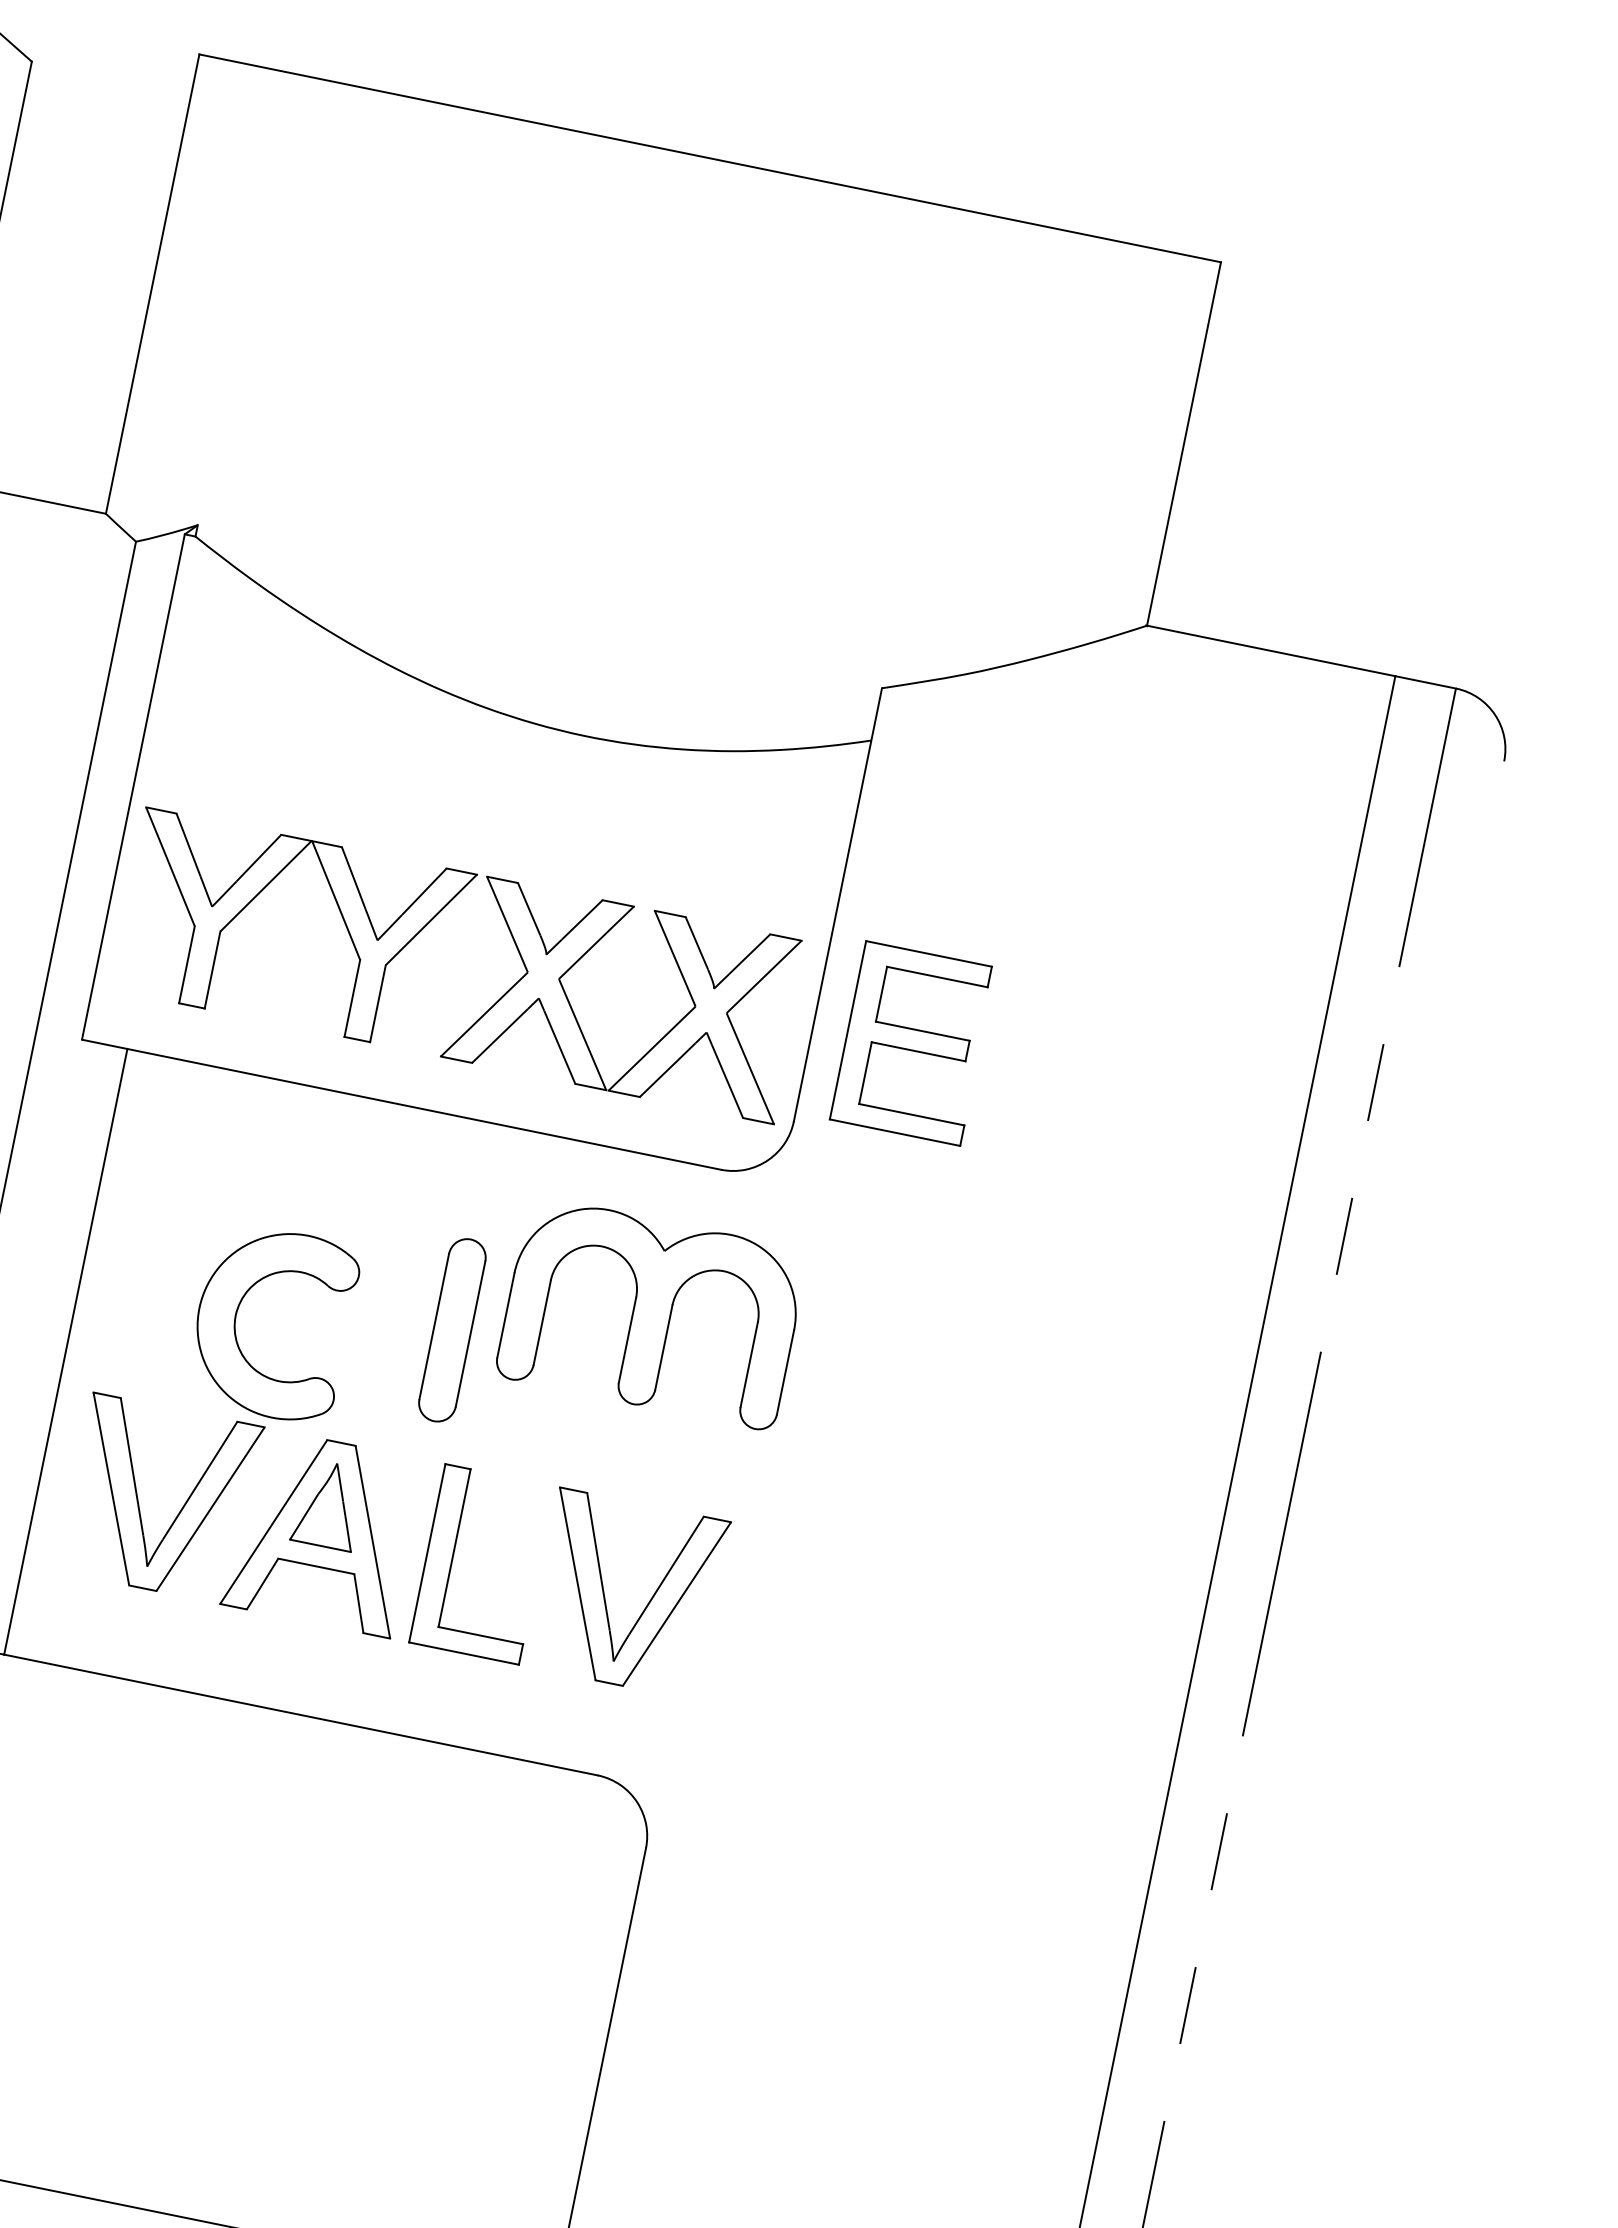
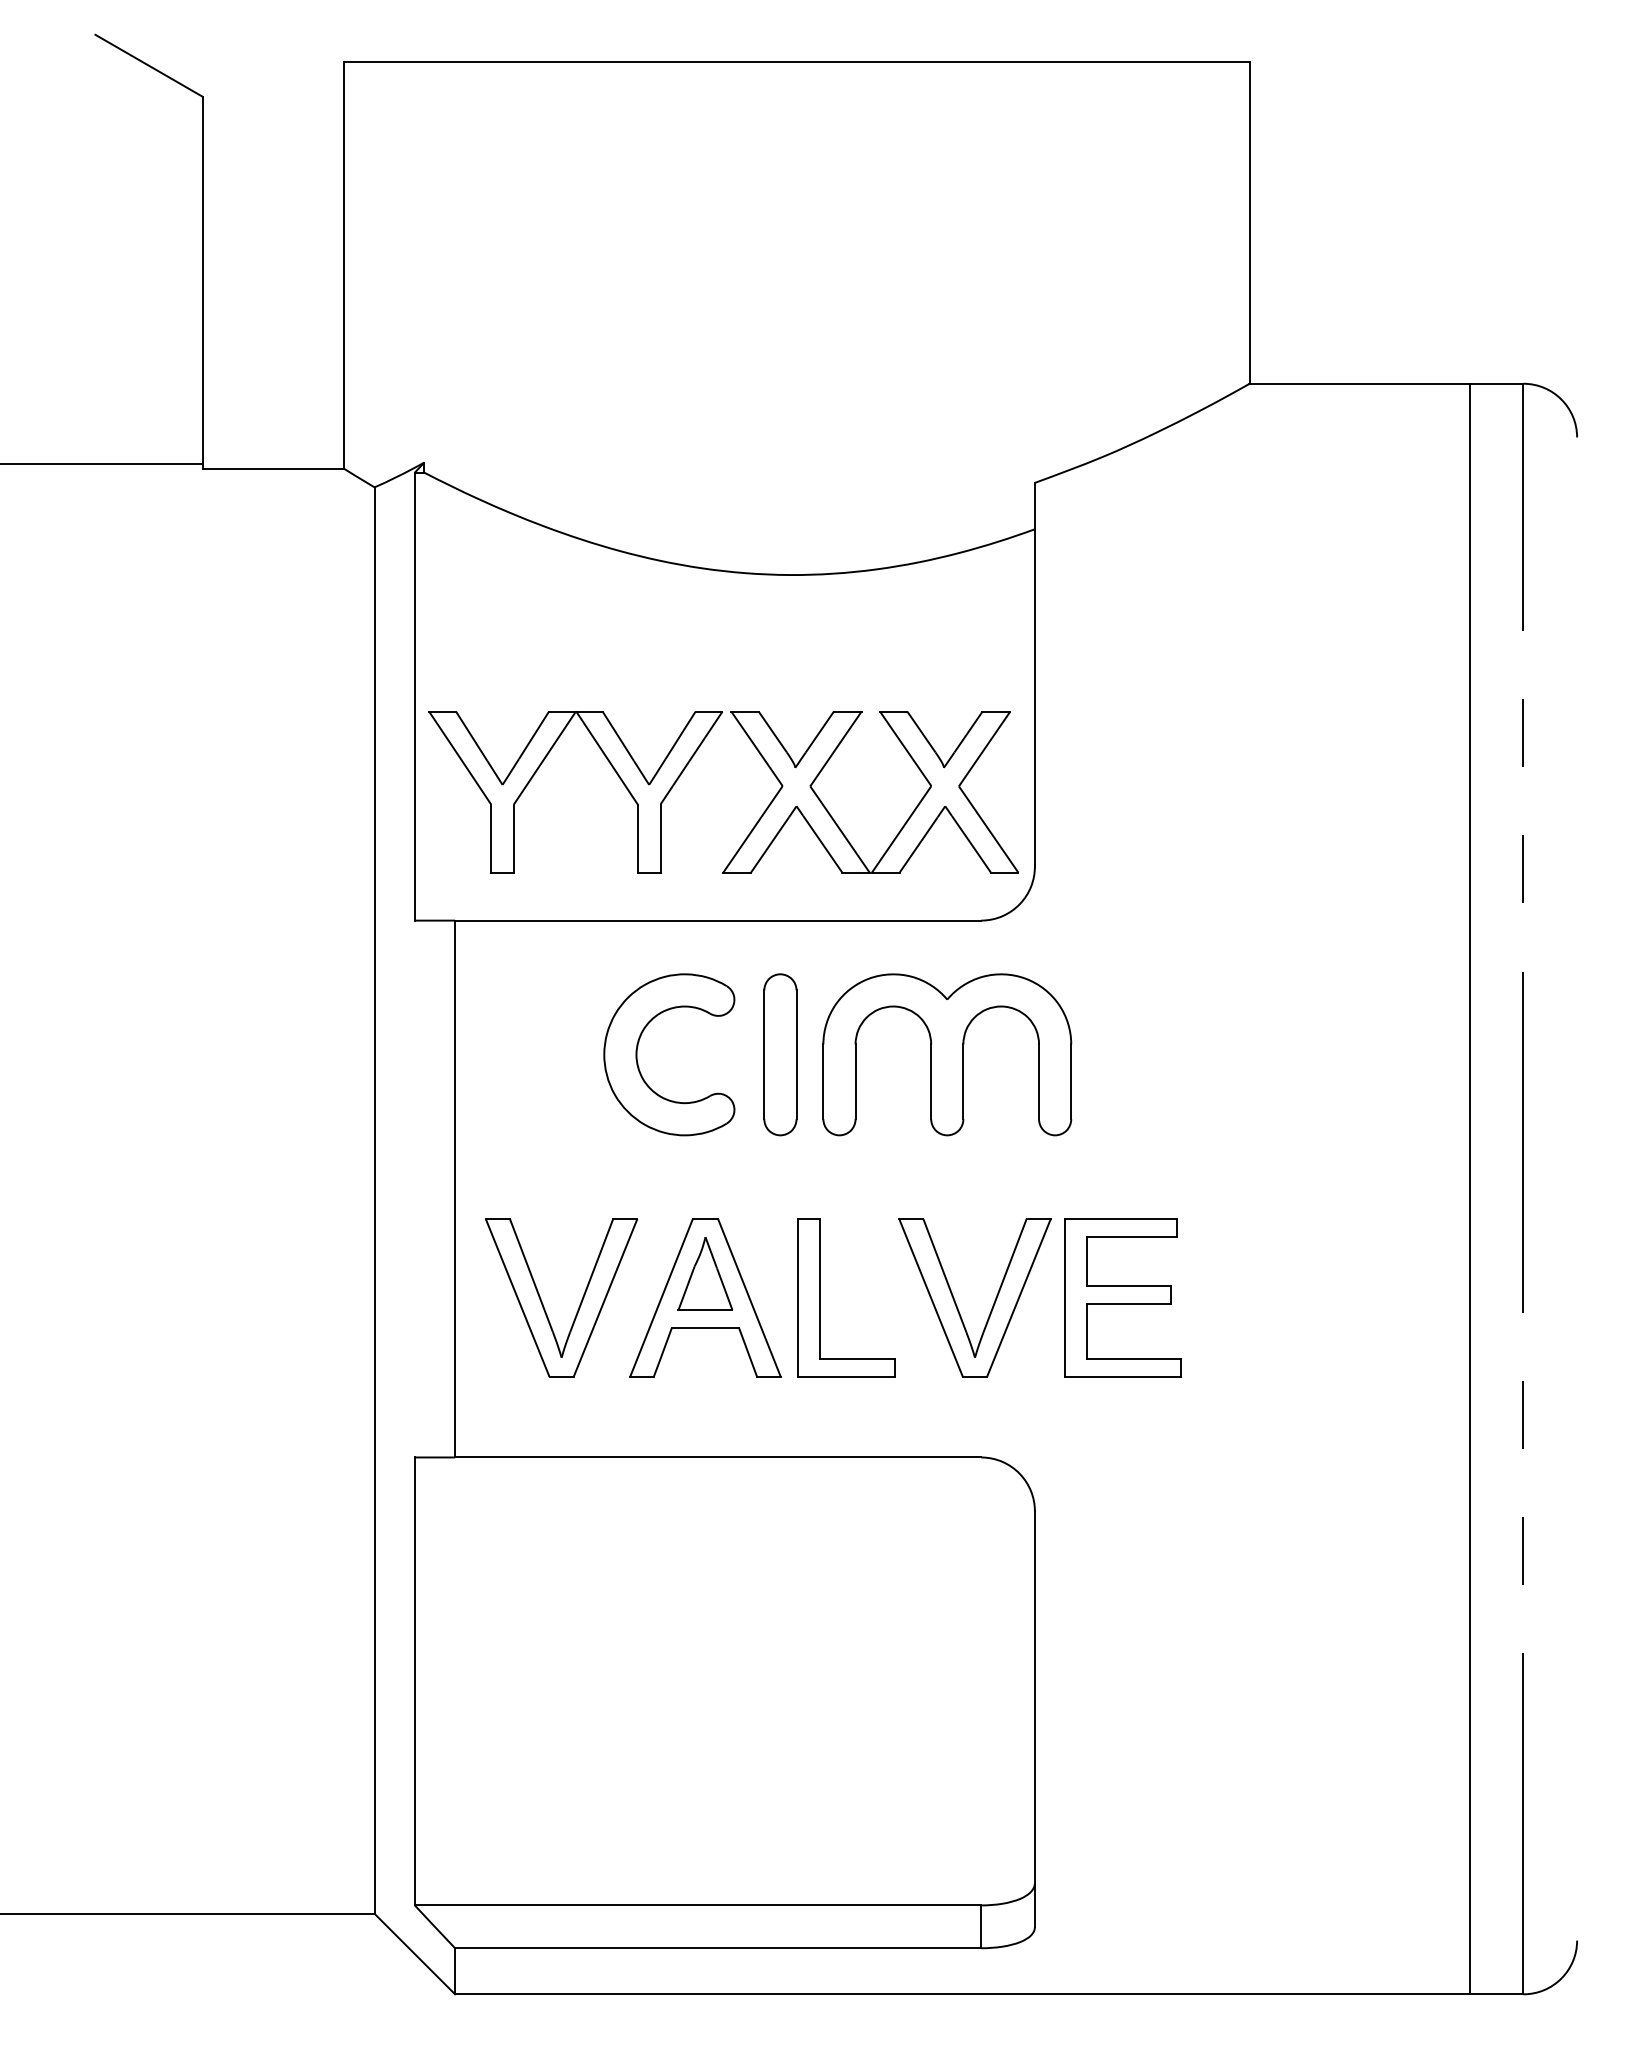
part: (912, 1042) -> (1122, 1297), moved
part: (236, 1315) -> (637, 1054), moved
part: (452, 1329) -> (780, 1054), moved

